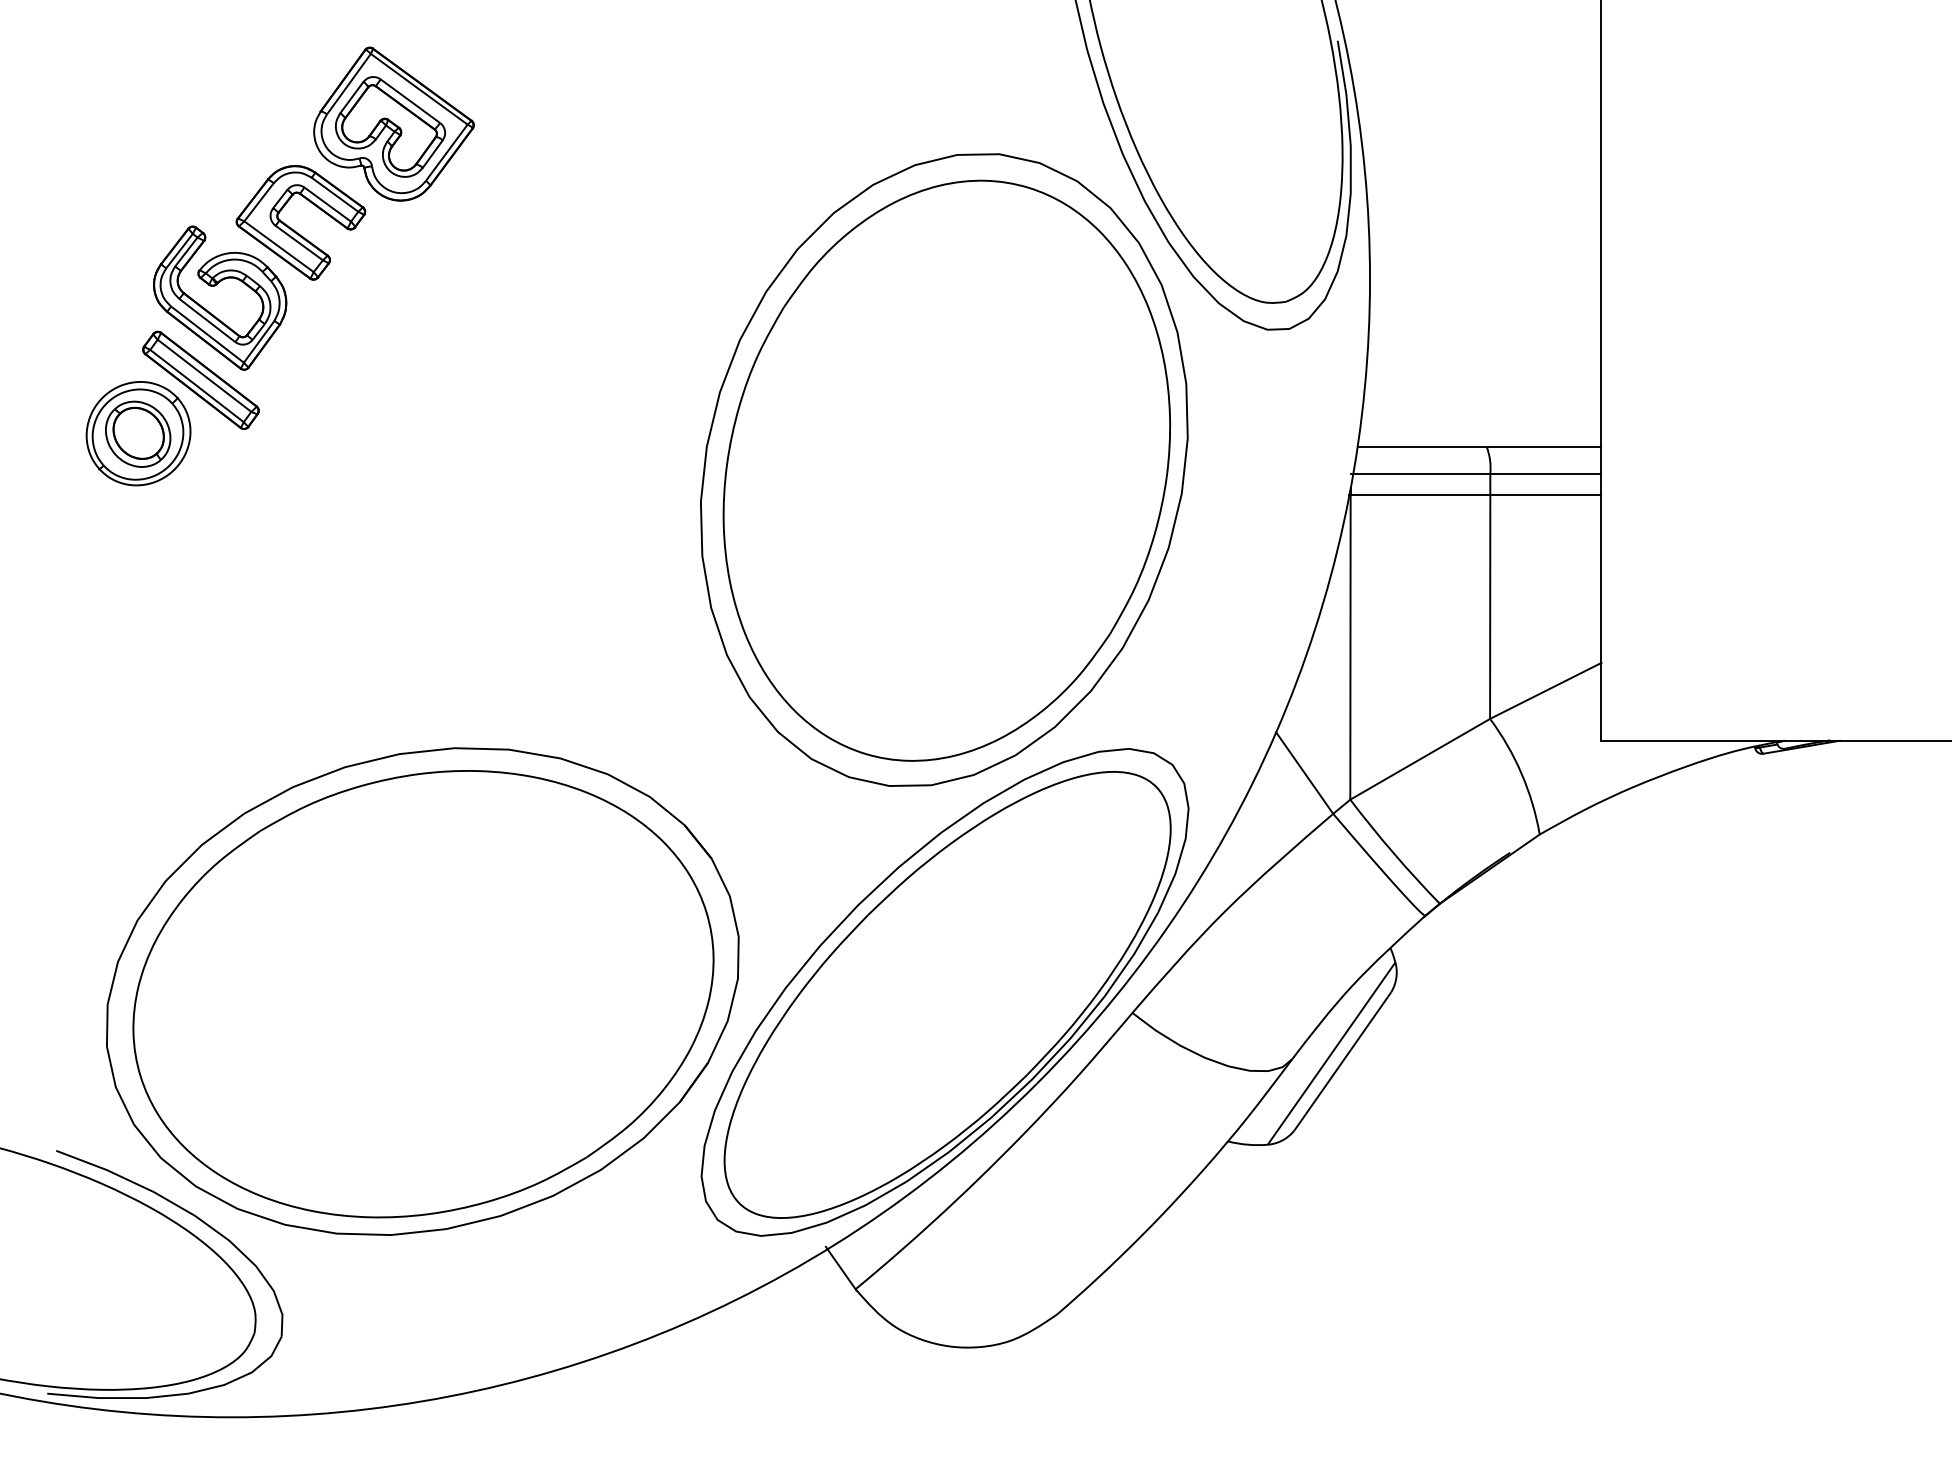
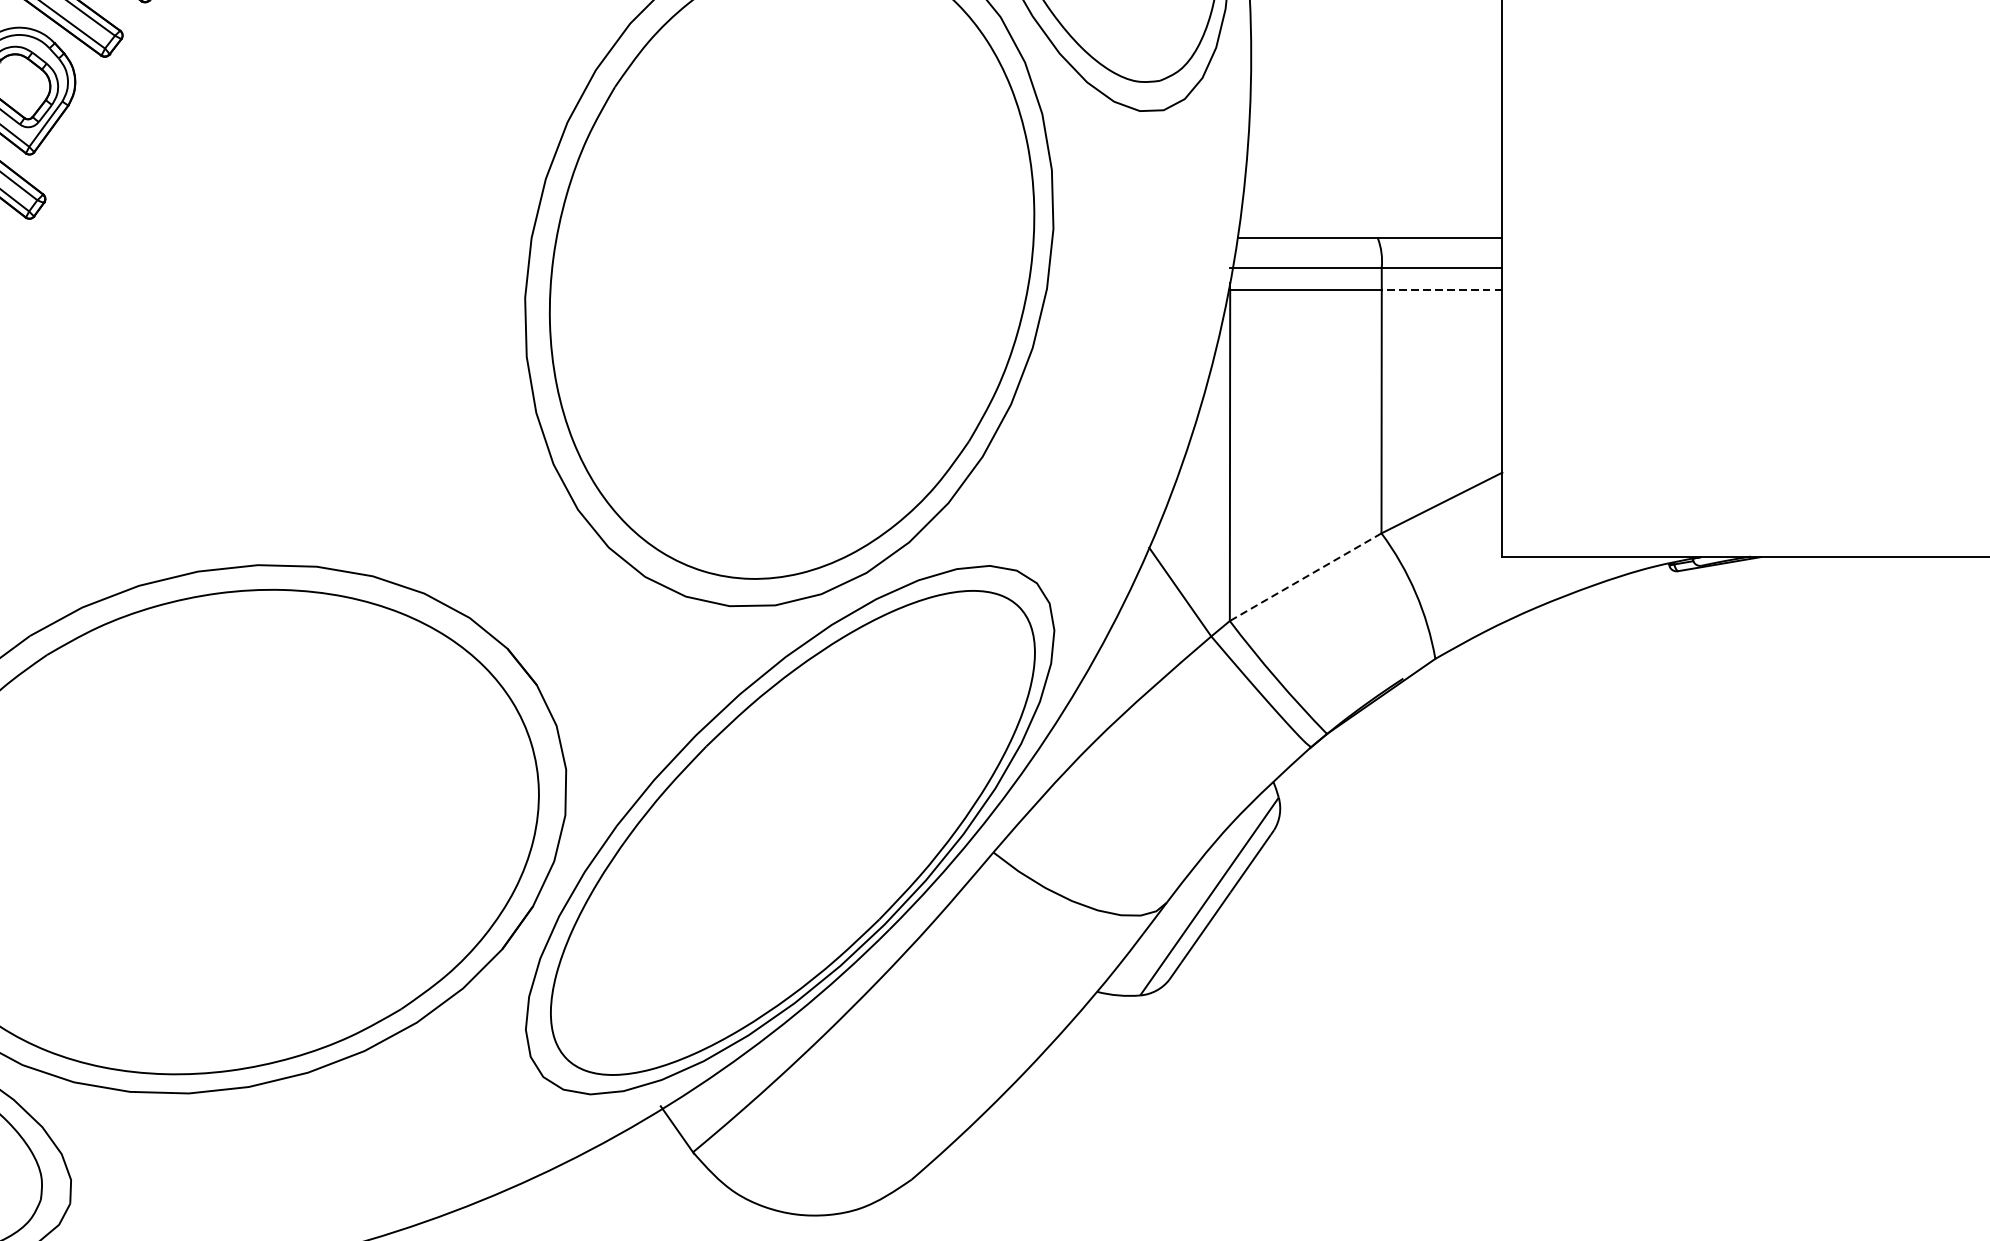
line: (1545, 494) -> (1441, 289), solid -> dashed
line: (1420, 759) -> (1306, 577), solid -> dashed

